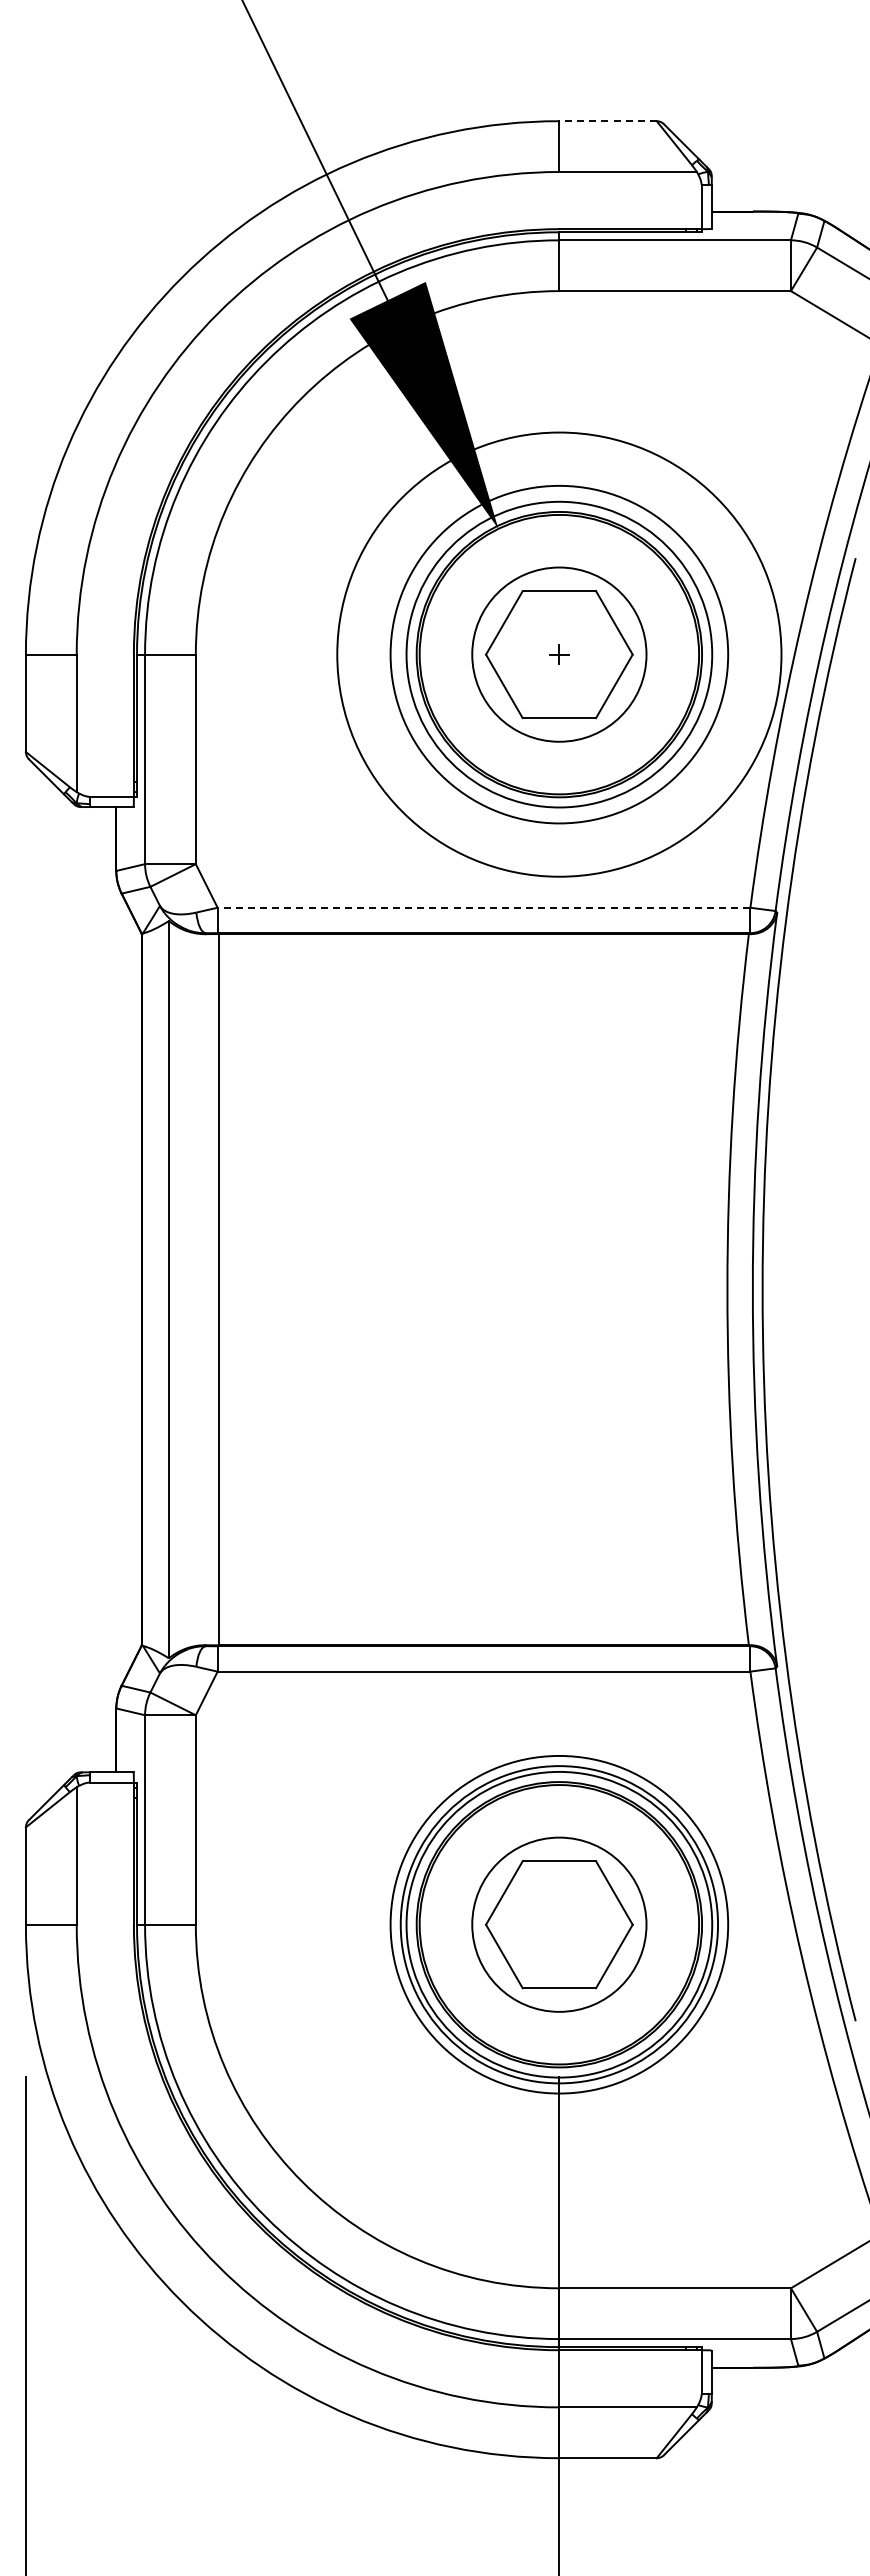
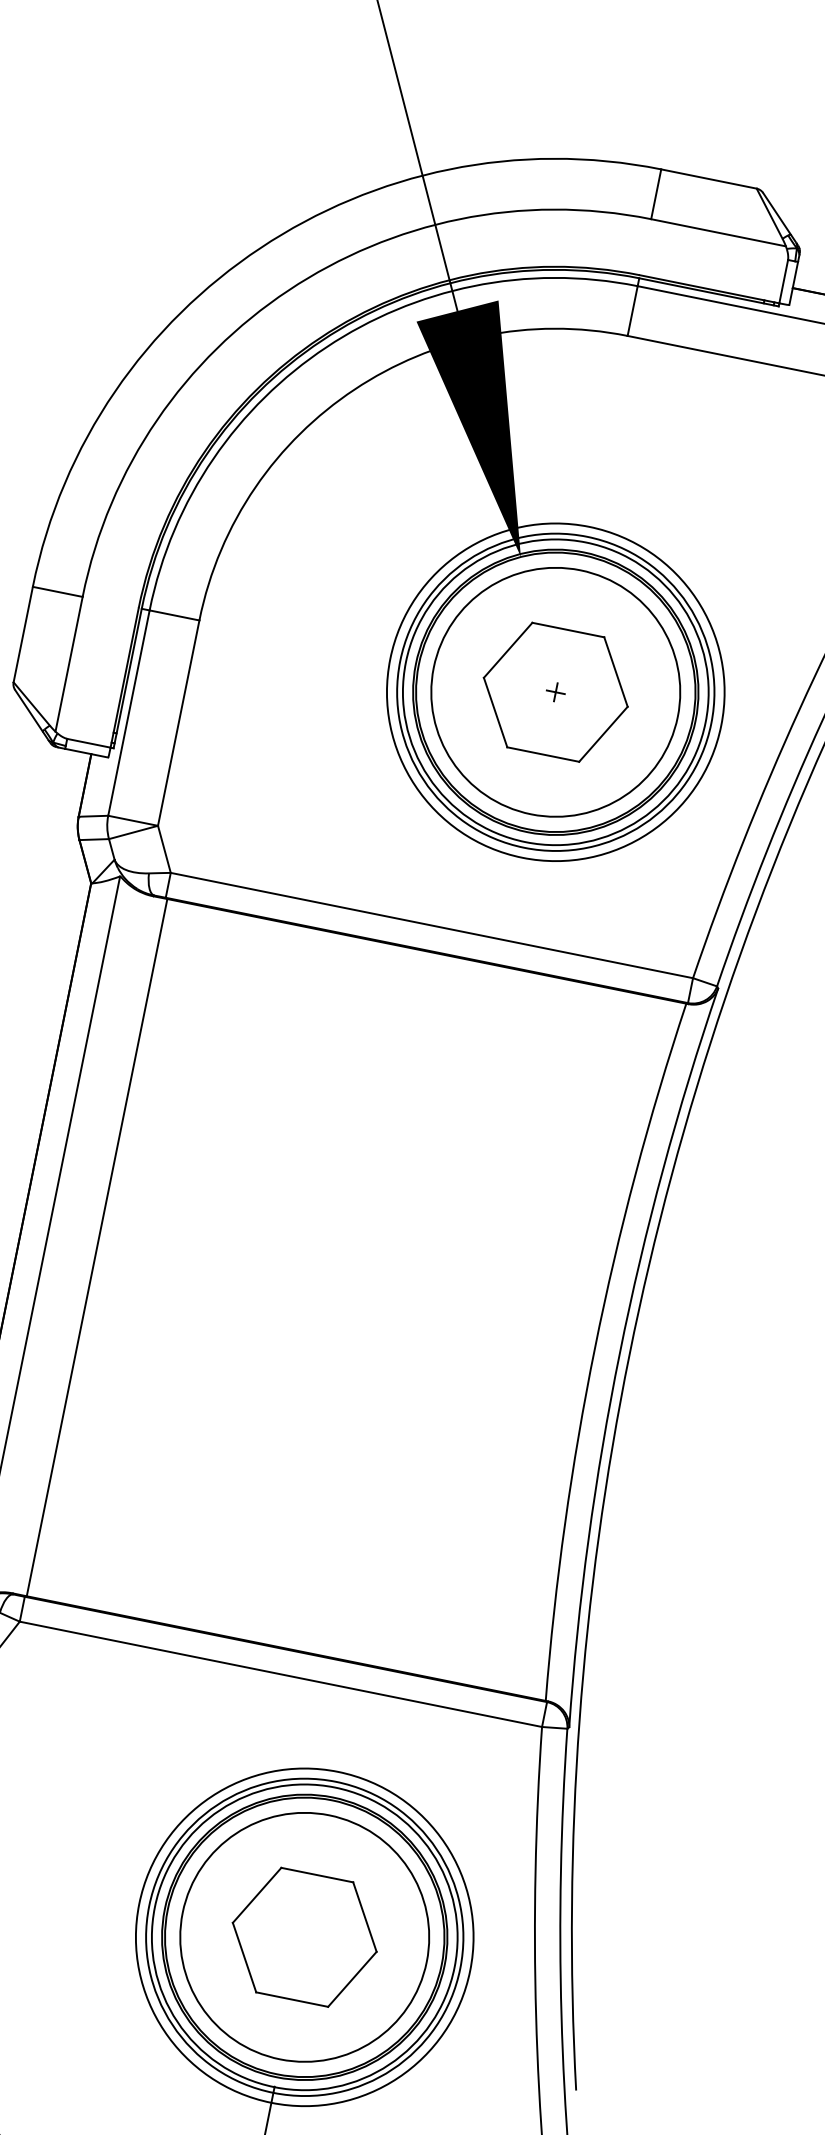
line: (608, 121) -> (709, 179), dashed -> solid
circle: (558, 654) -> (554, 691), size x1.43
circle: (559, 654) -> (555, 692), size x0.71
line: (483, 907) -> (431, 925), dashed -> solid
circle: (558, 1924) -> (303, 1936), size x1.43

